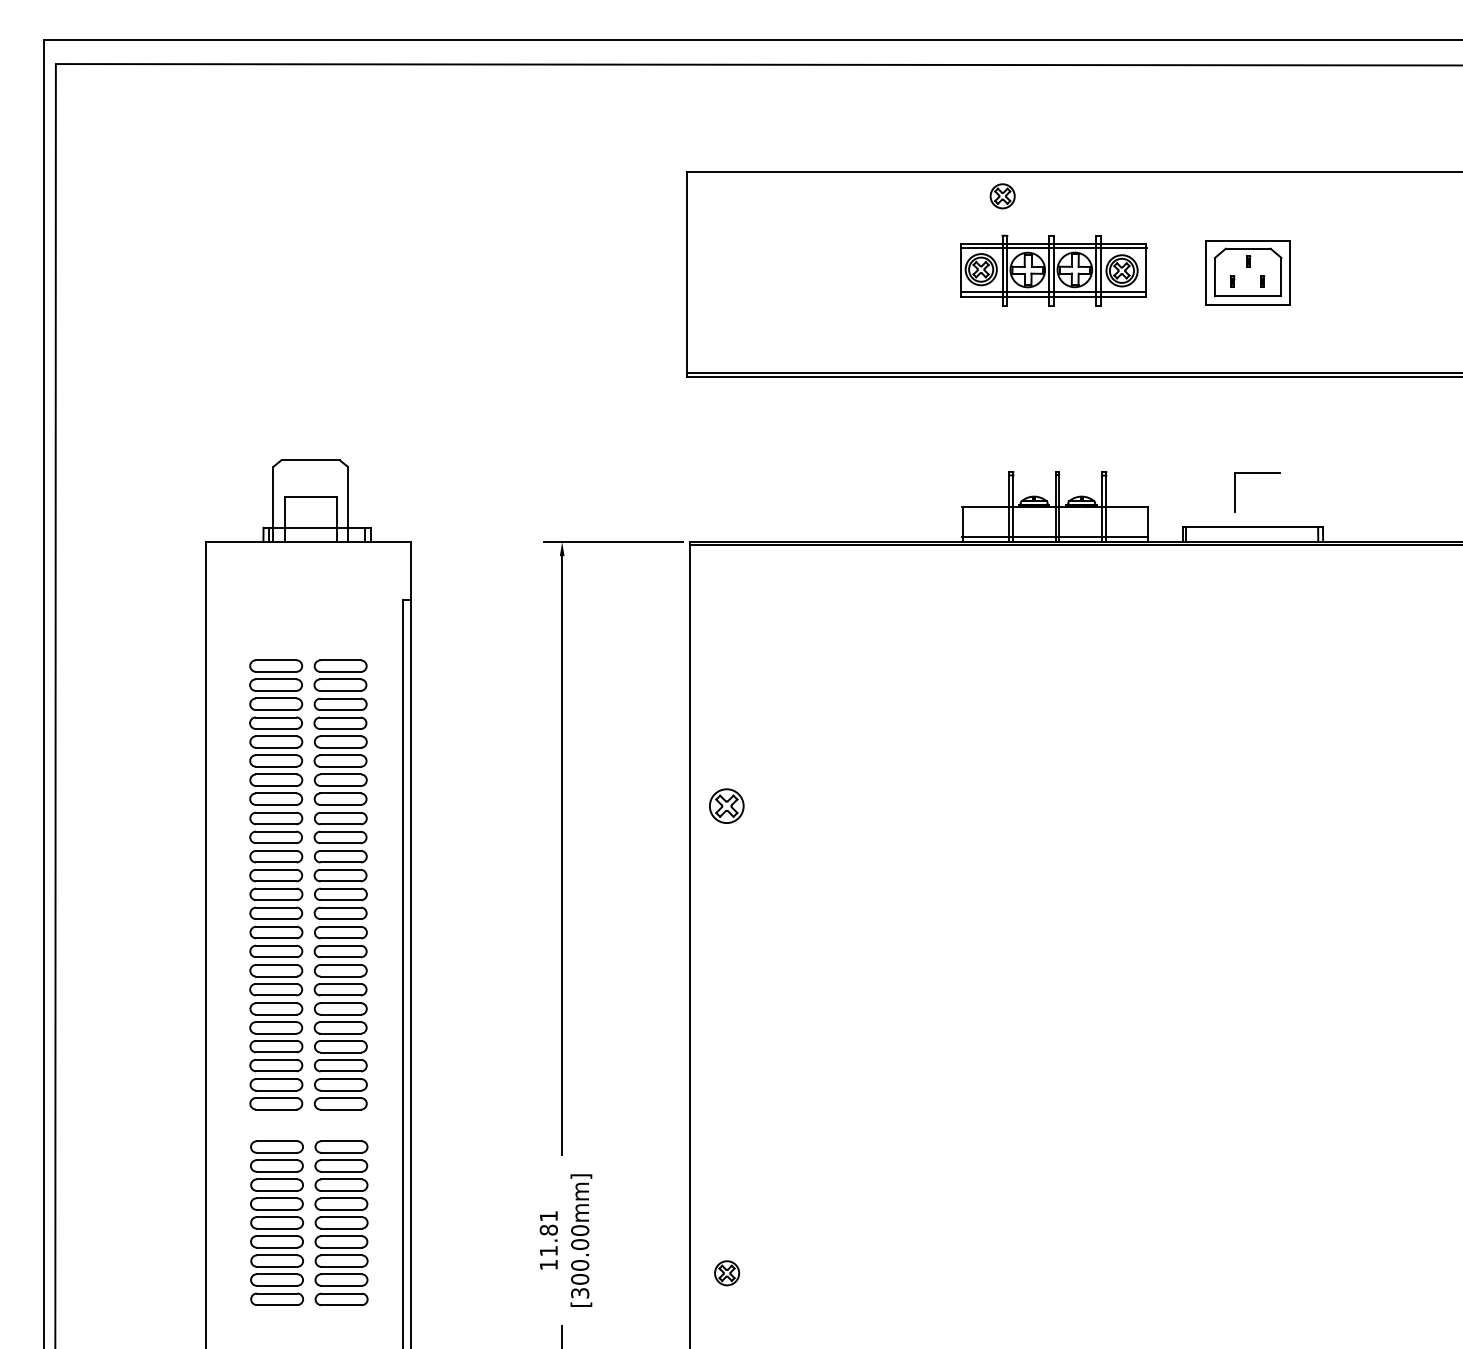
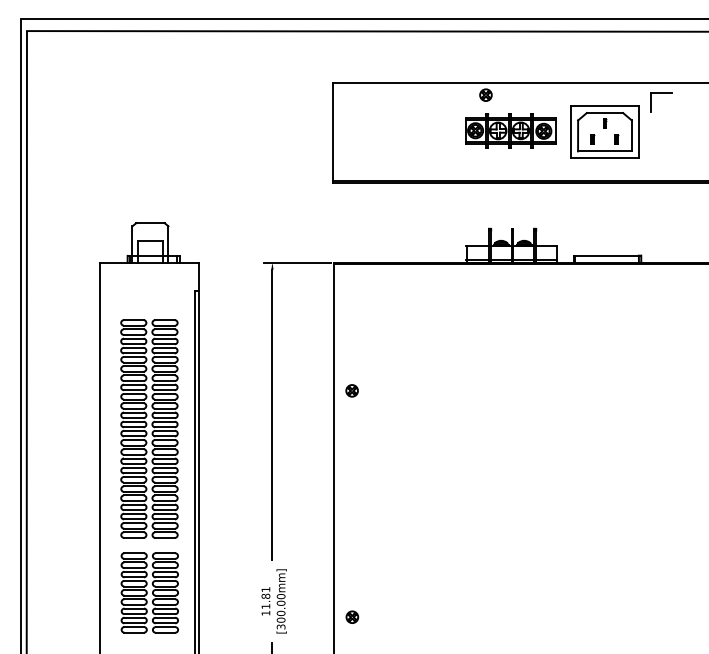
part: (1247, 271) -> (604, 131), size x1.67
part: (1257, 473) -> (661, 93), moved
part: (725, 805) -> (351, 390), size x0.71

